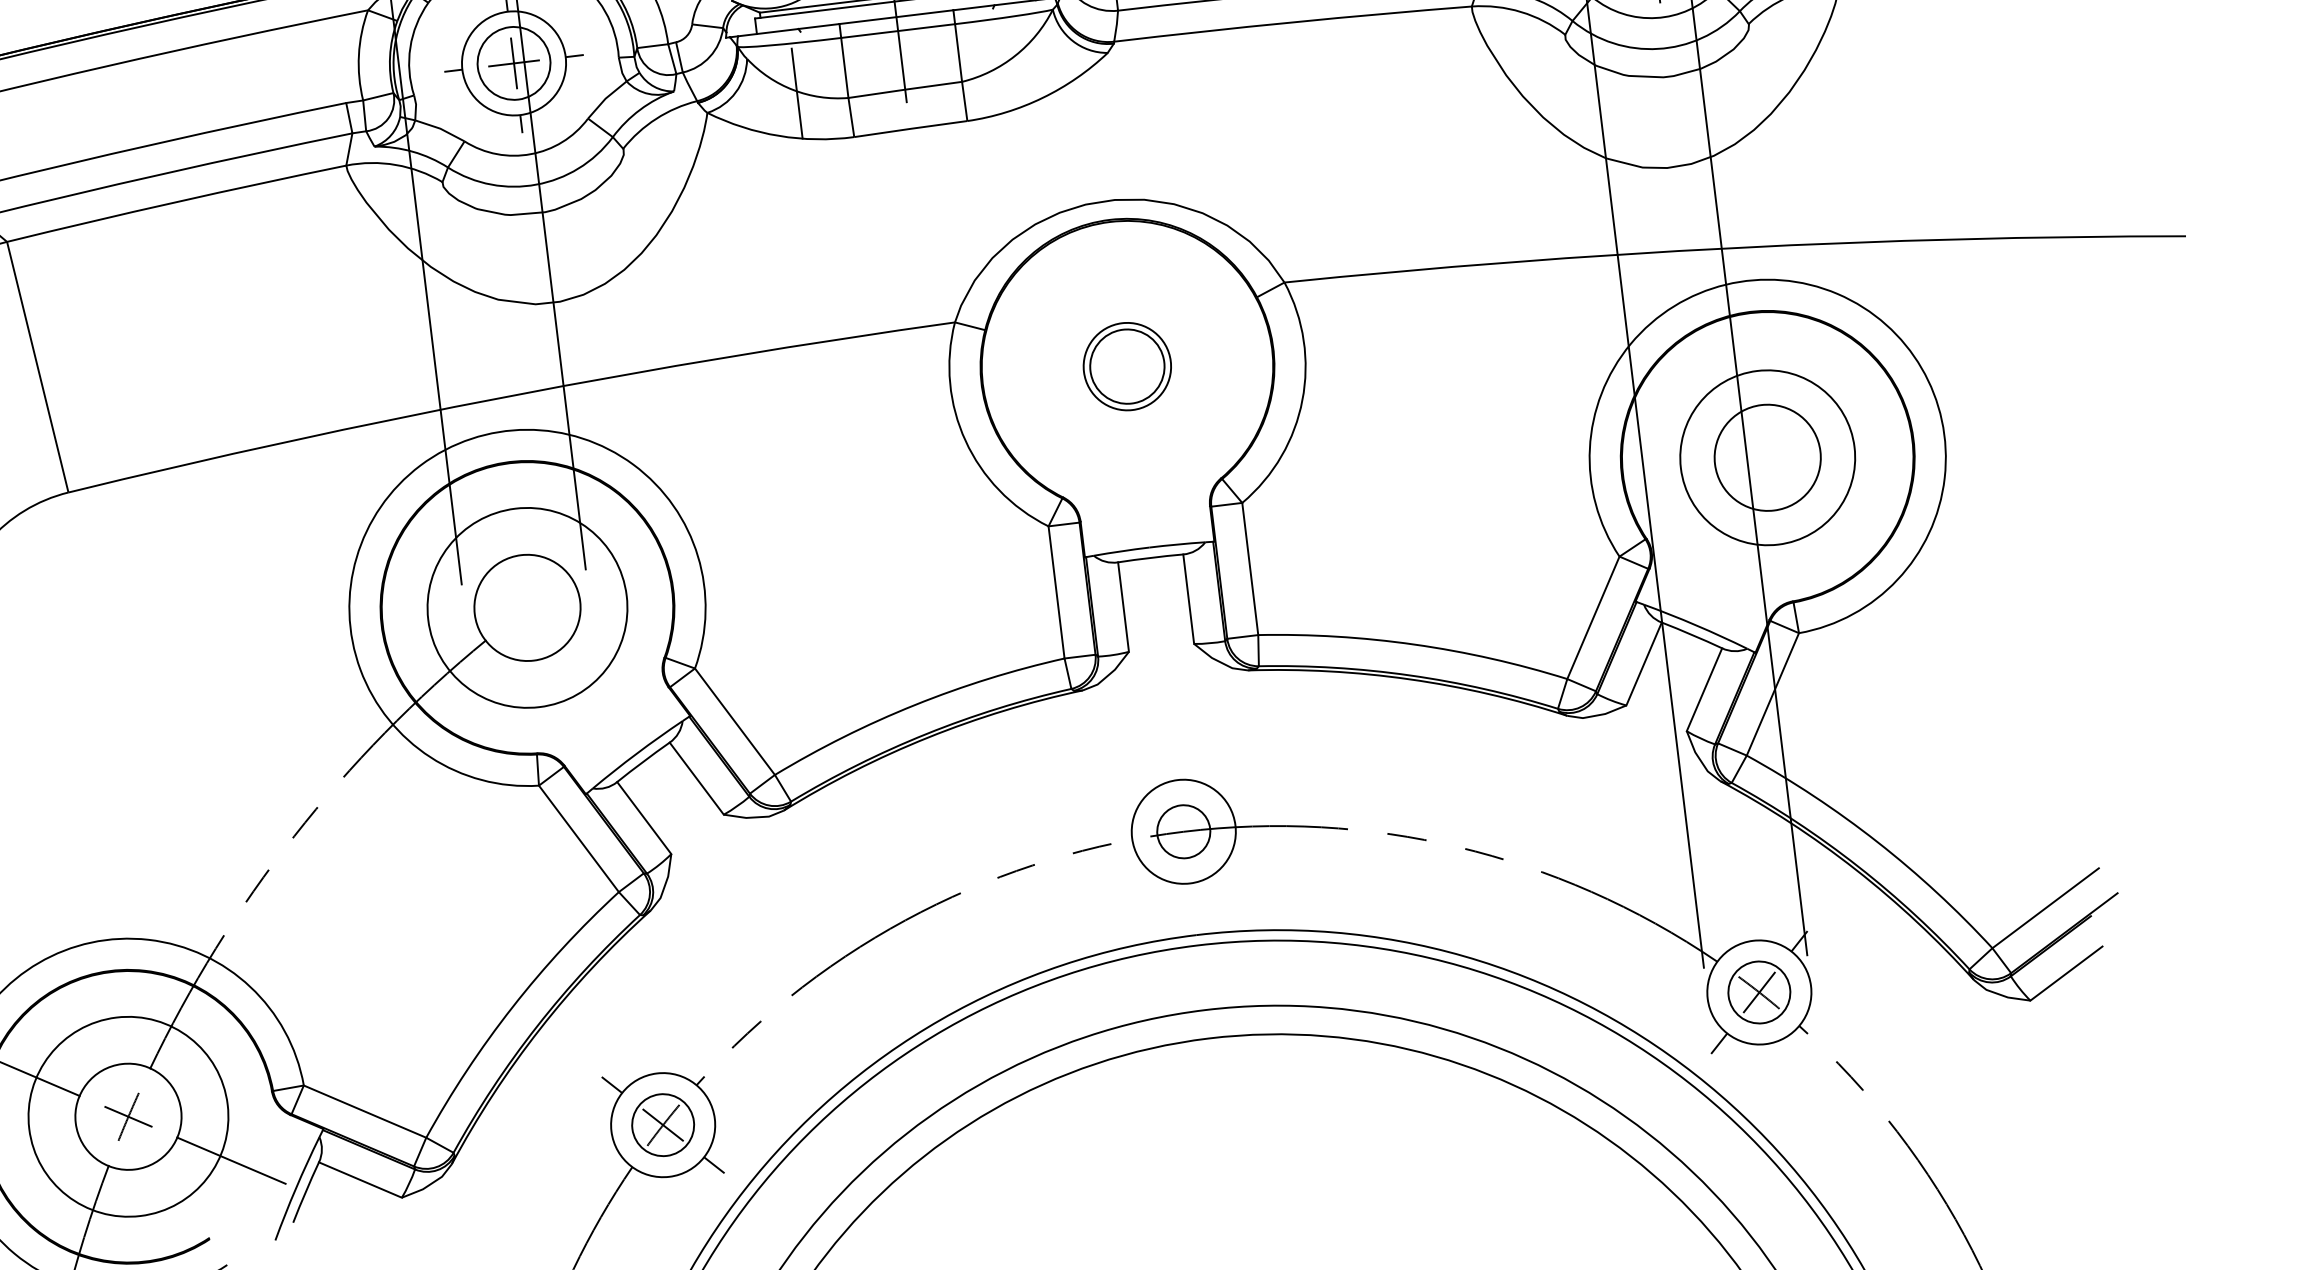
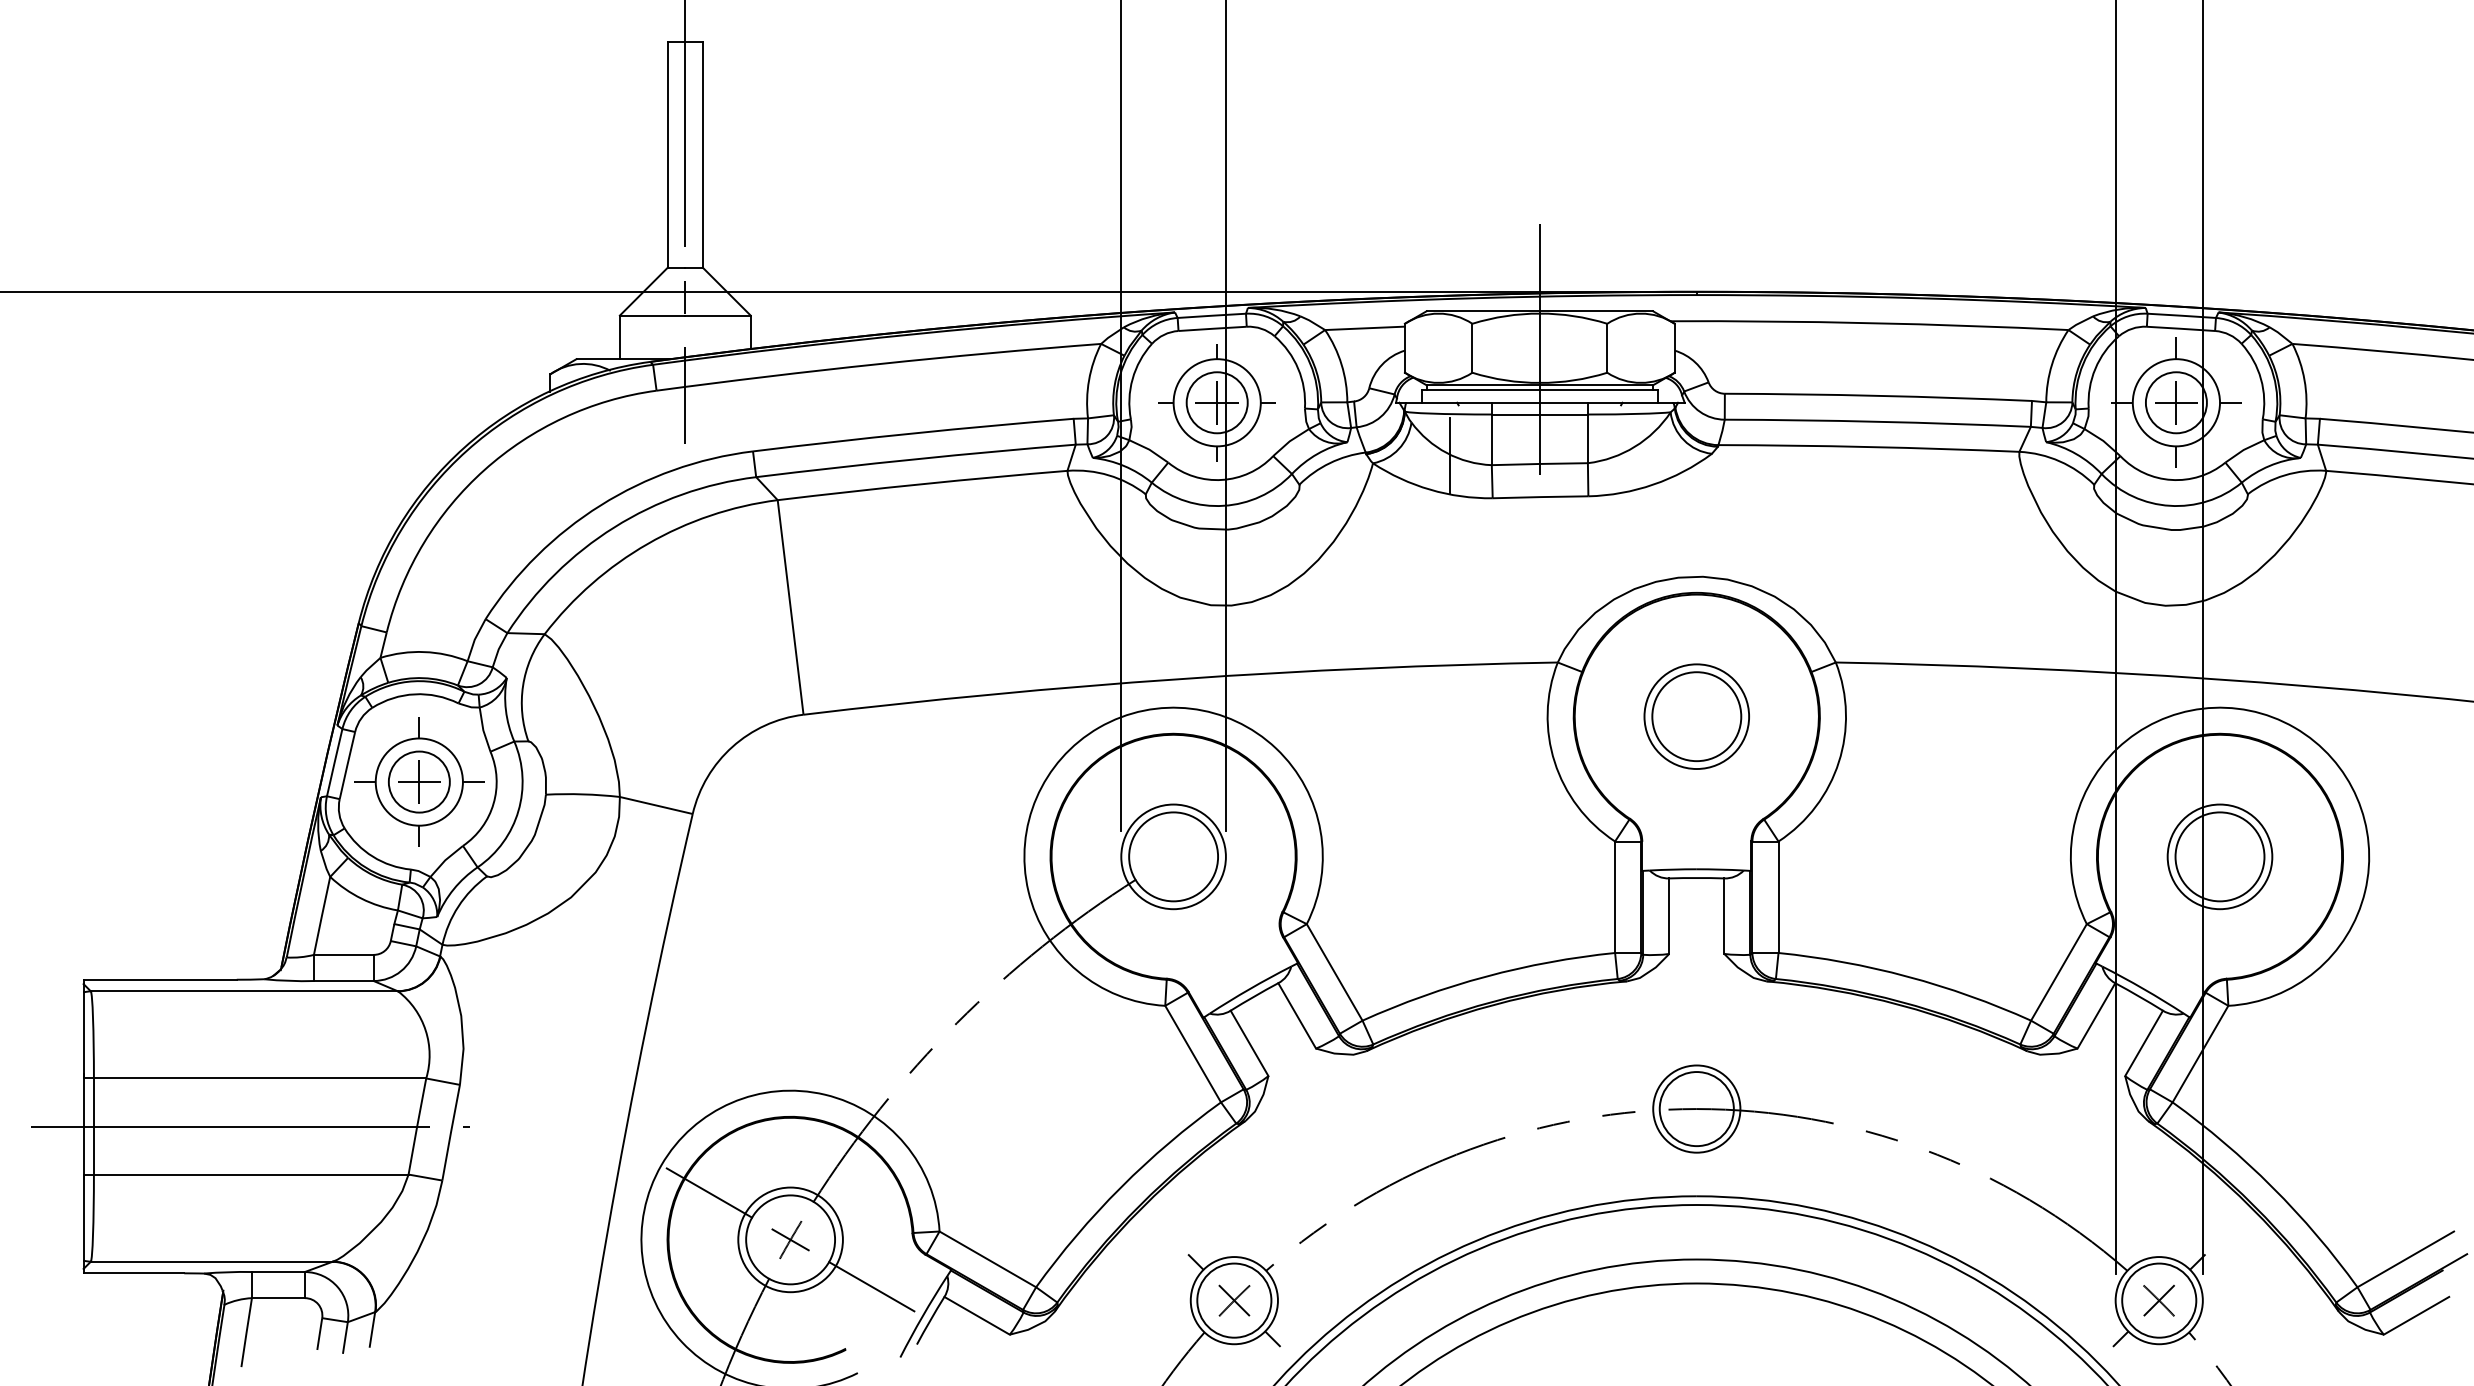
part: (1127, 366) -> (1696, 716), size x1.43
circle: (1767, 457) -> (2219, 856), size x0.71
circle: (527, 607) -> (1173, 856), size x0.62
circle: (1183, 832) -> (1696, 1109), size x1.67
circle: (1759, 992) -> (2159, 1300), size x1.43
circle: (128, 1116) -> (790, 1239), size x0.62
circle: (663, 1124) -> (1234, 1300), size x1.43

